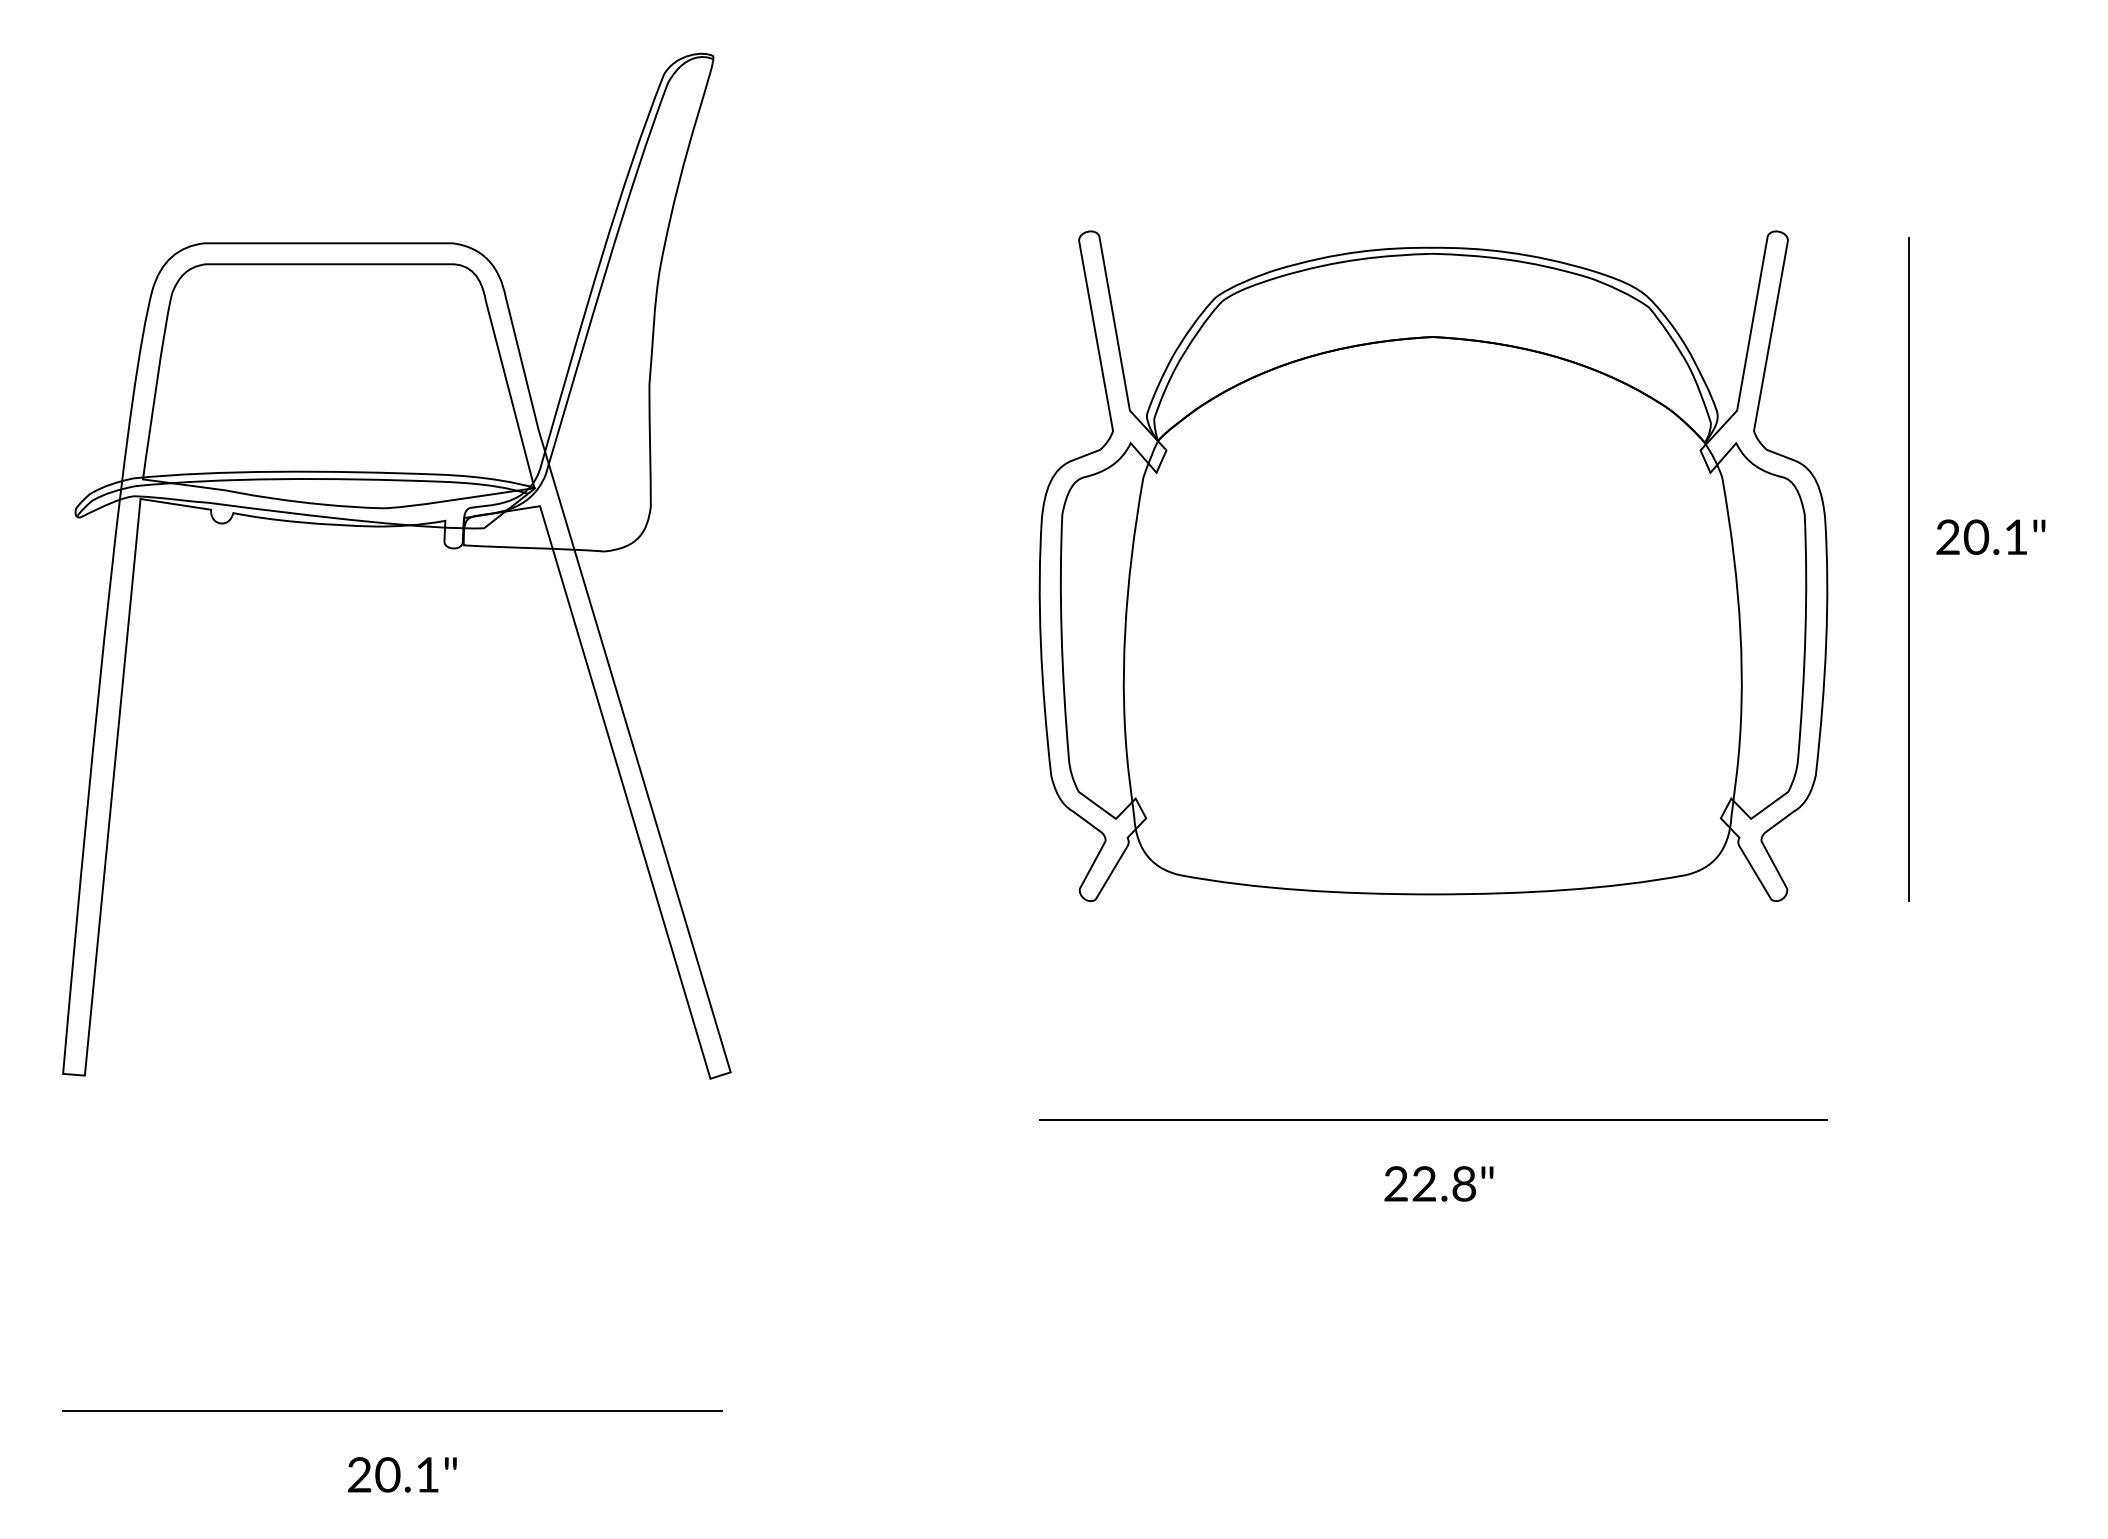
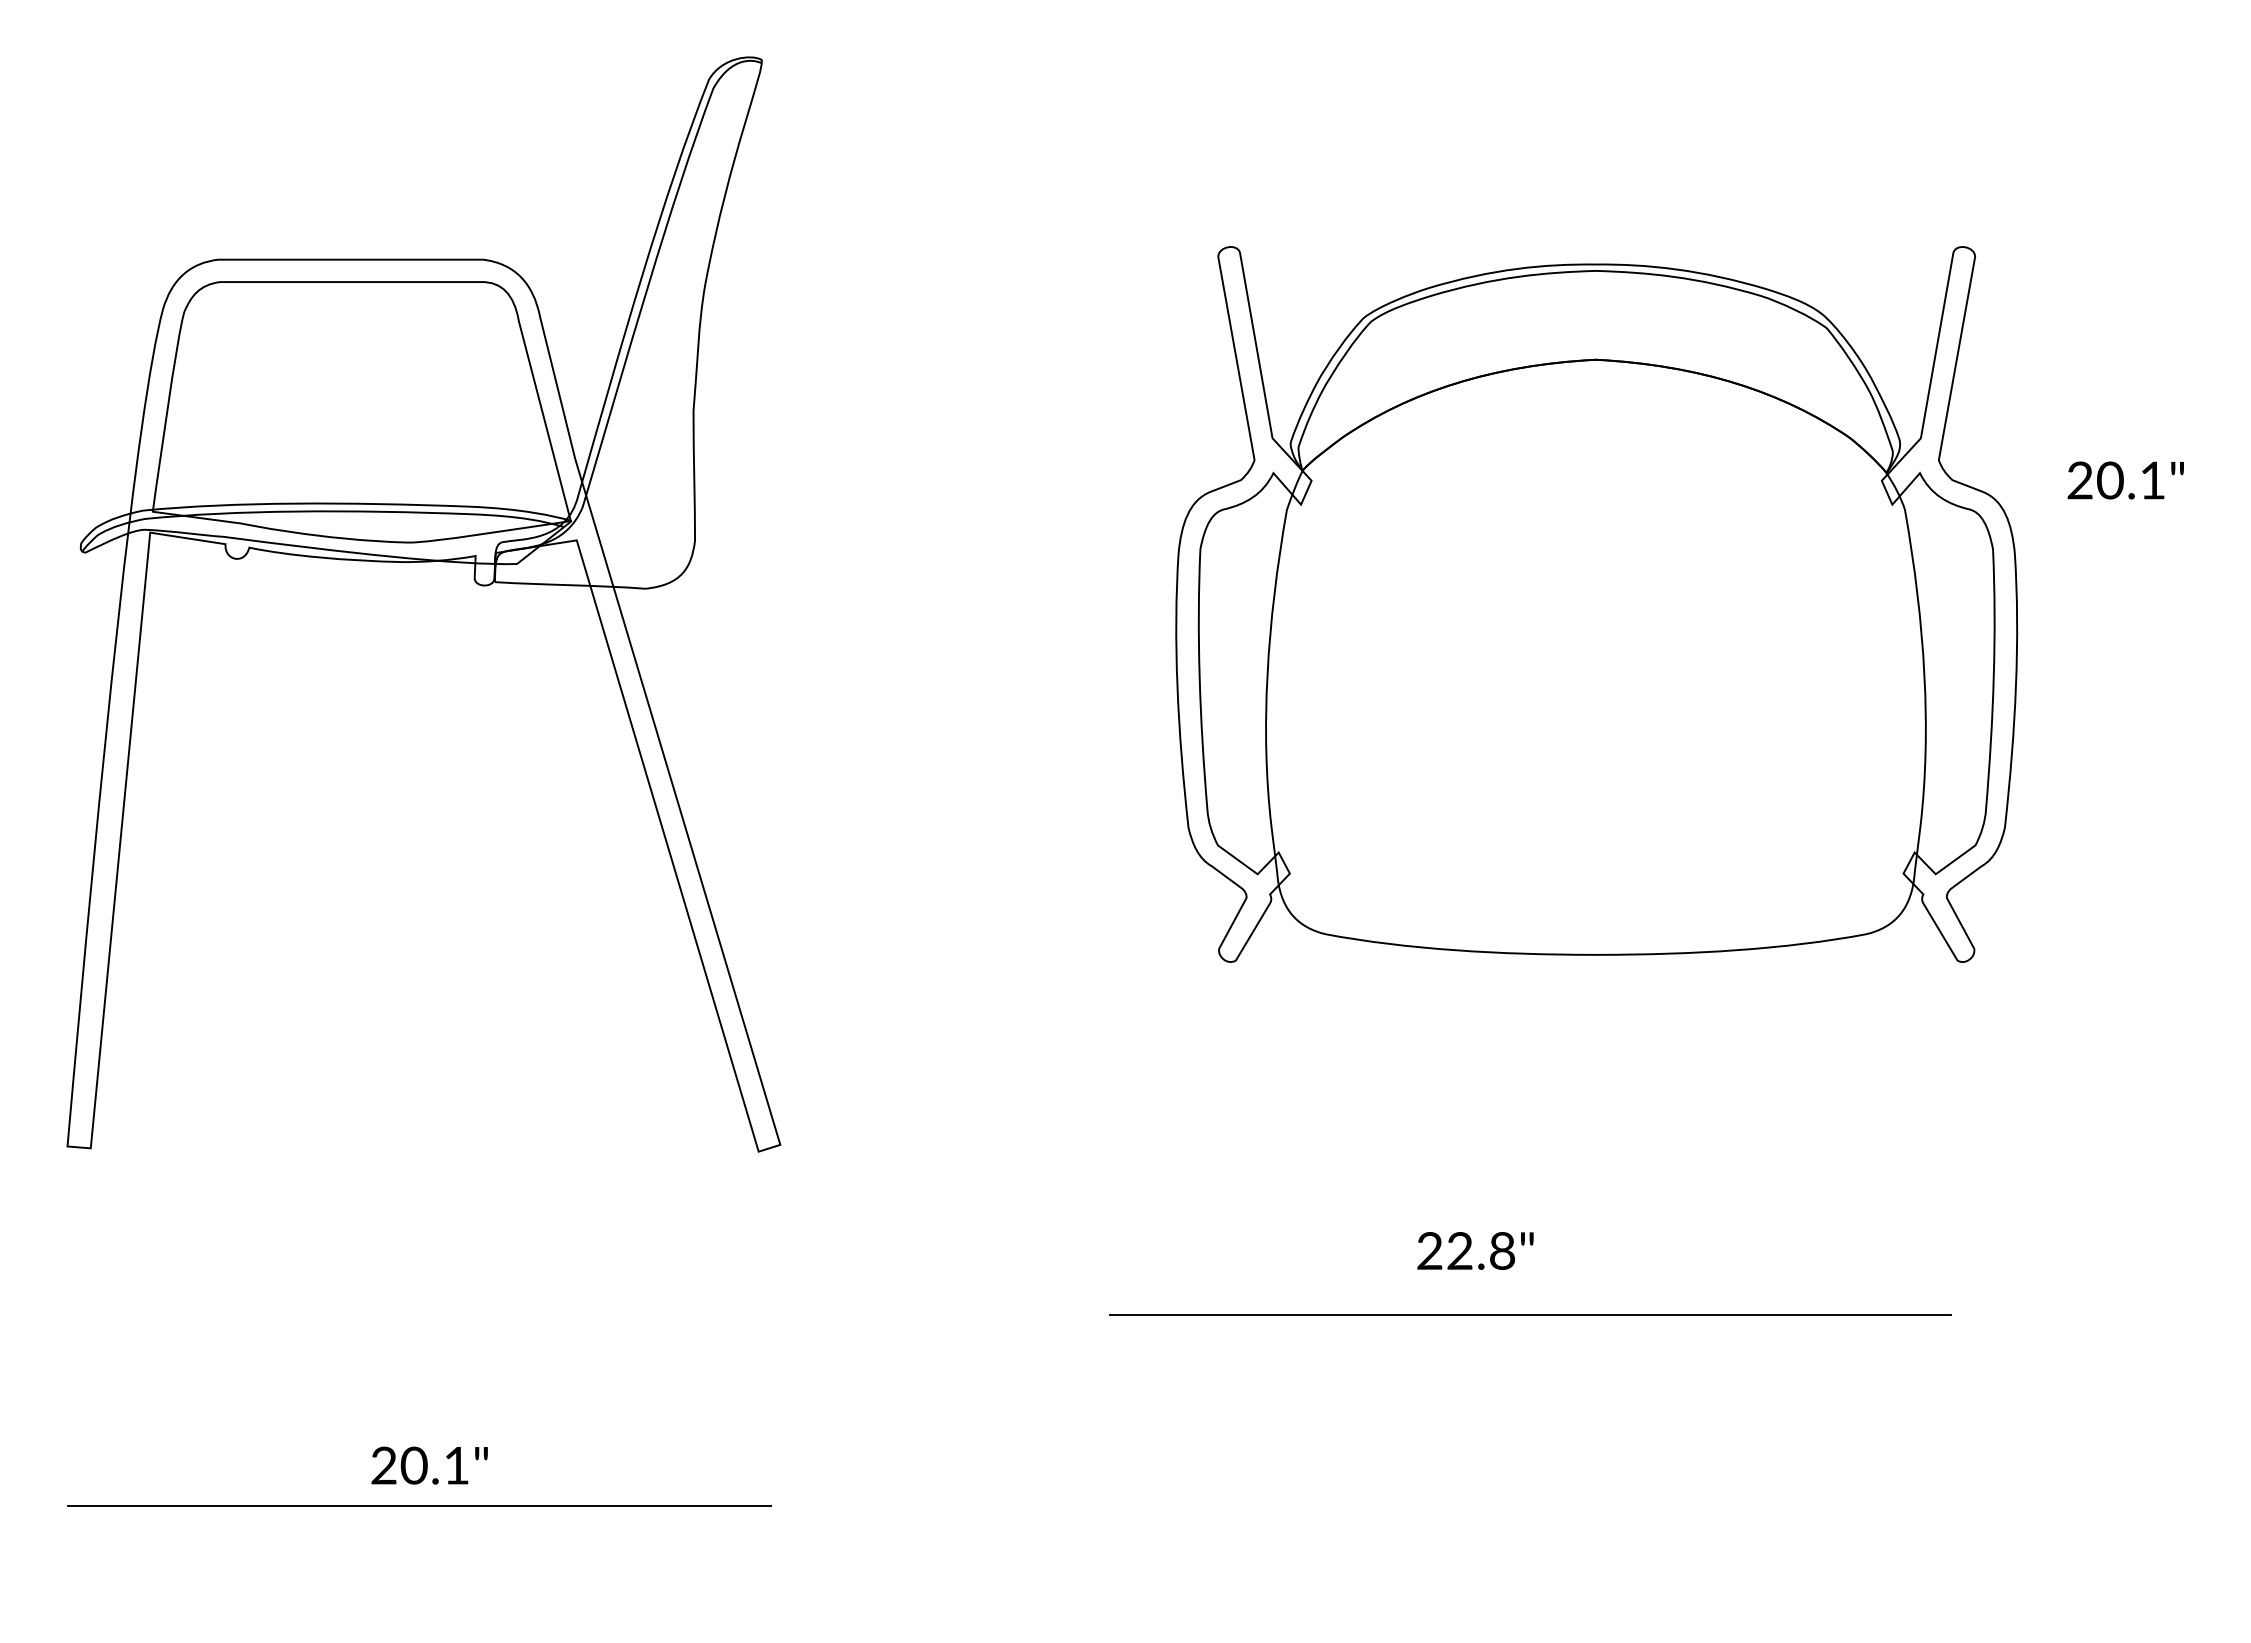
text: (1990, 537) -> (2125, 480), moved
part: (1433, 566) -> (1596, 604), moved
line: (1909, 569) -> (2038, 607), removed
line: (1433, 1119) -> (1530, 1314), moved
text: (1438, 1183) -> (1475, 1250), moved
text: (402, 1474) -> (429, 1465), moved

